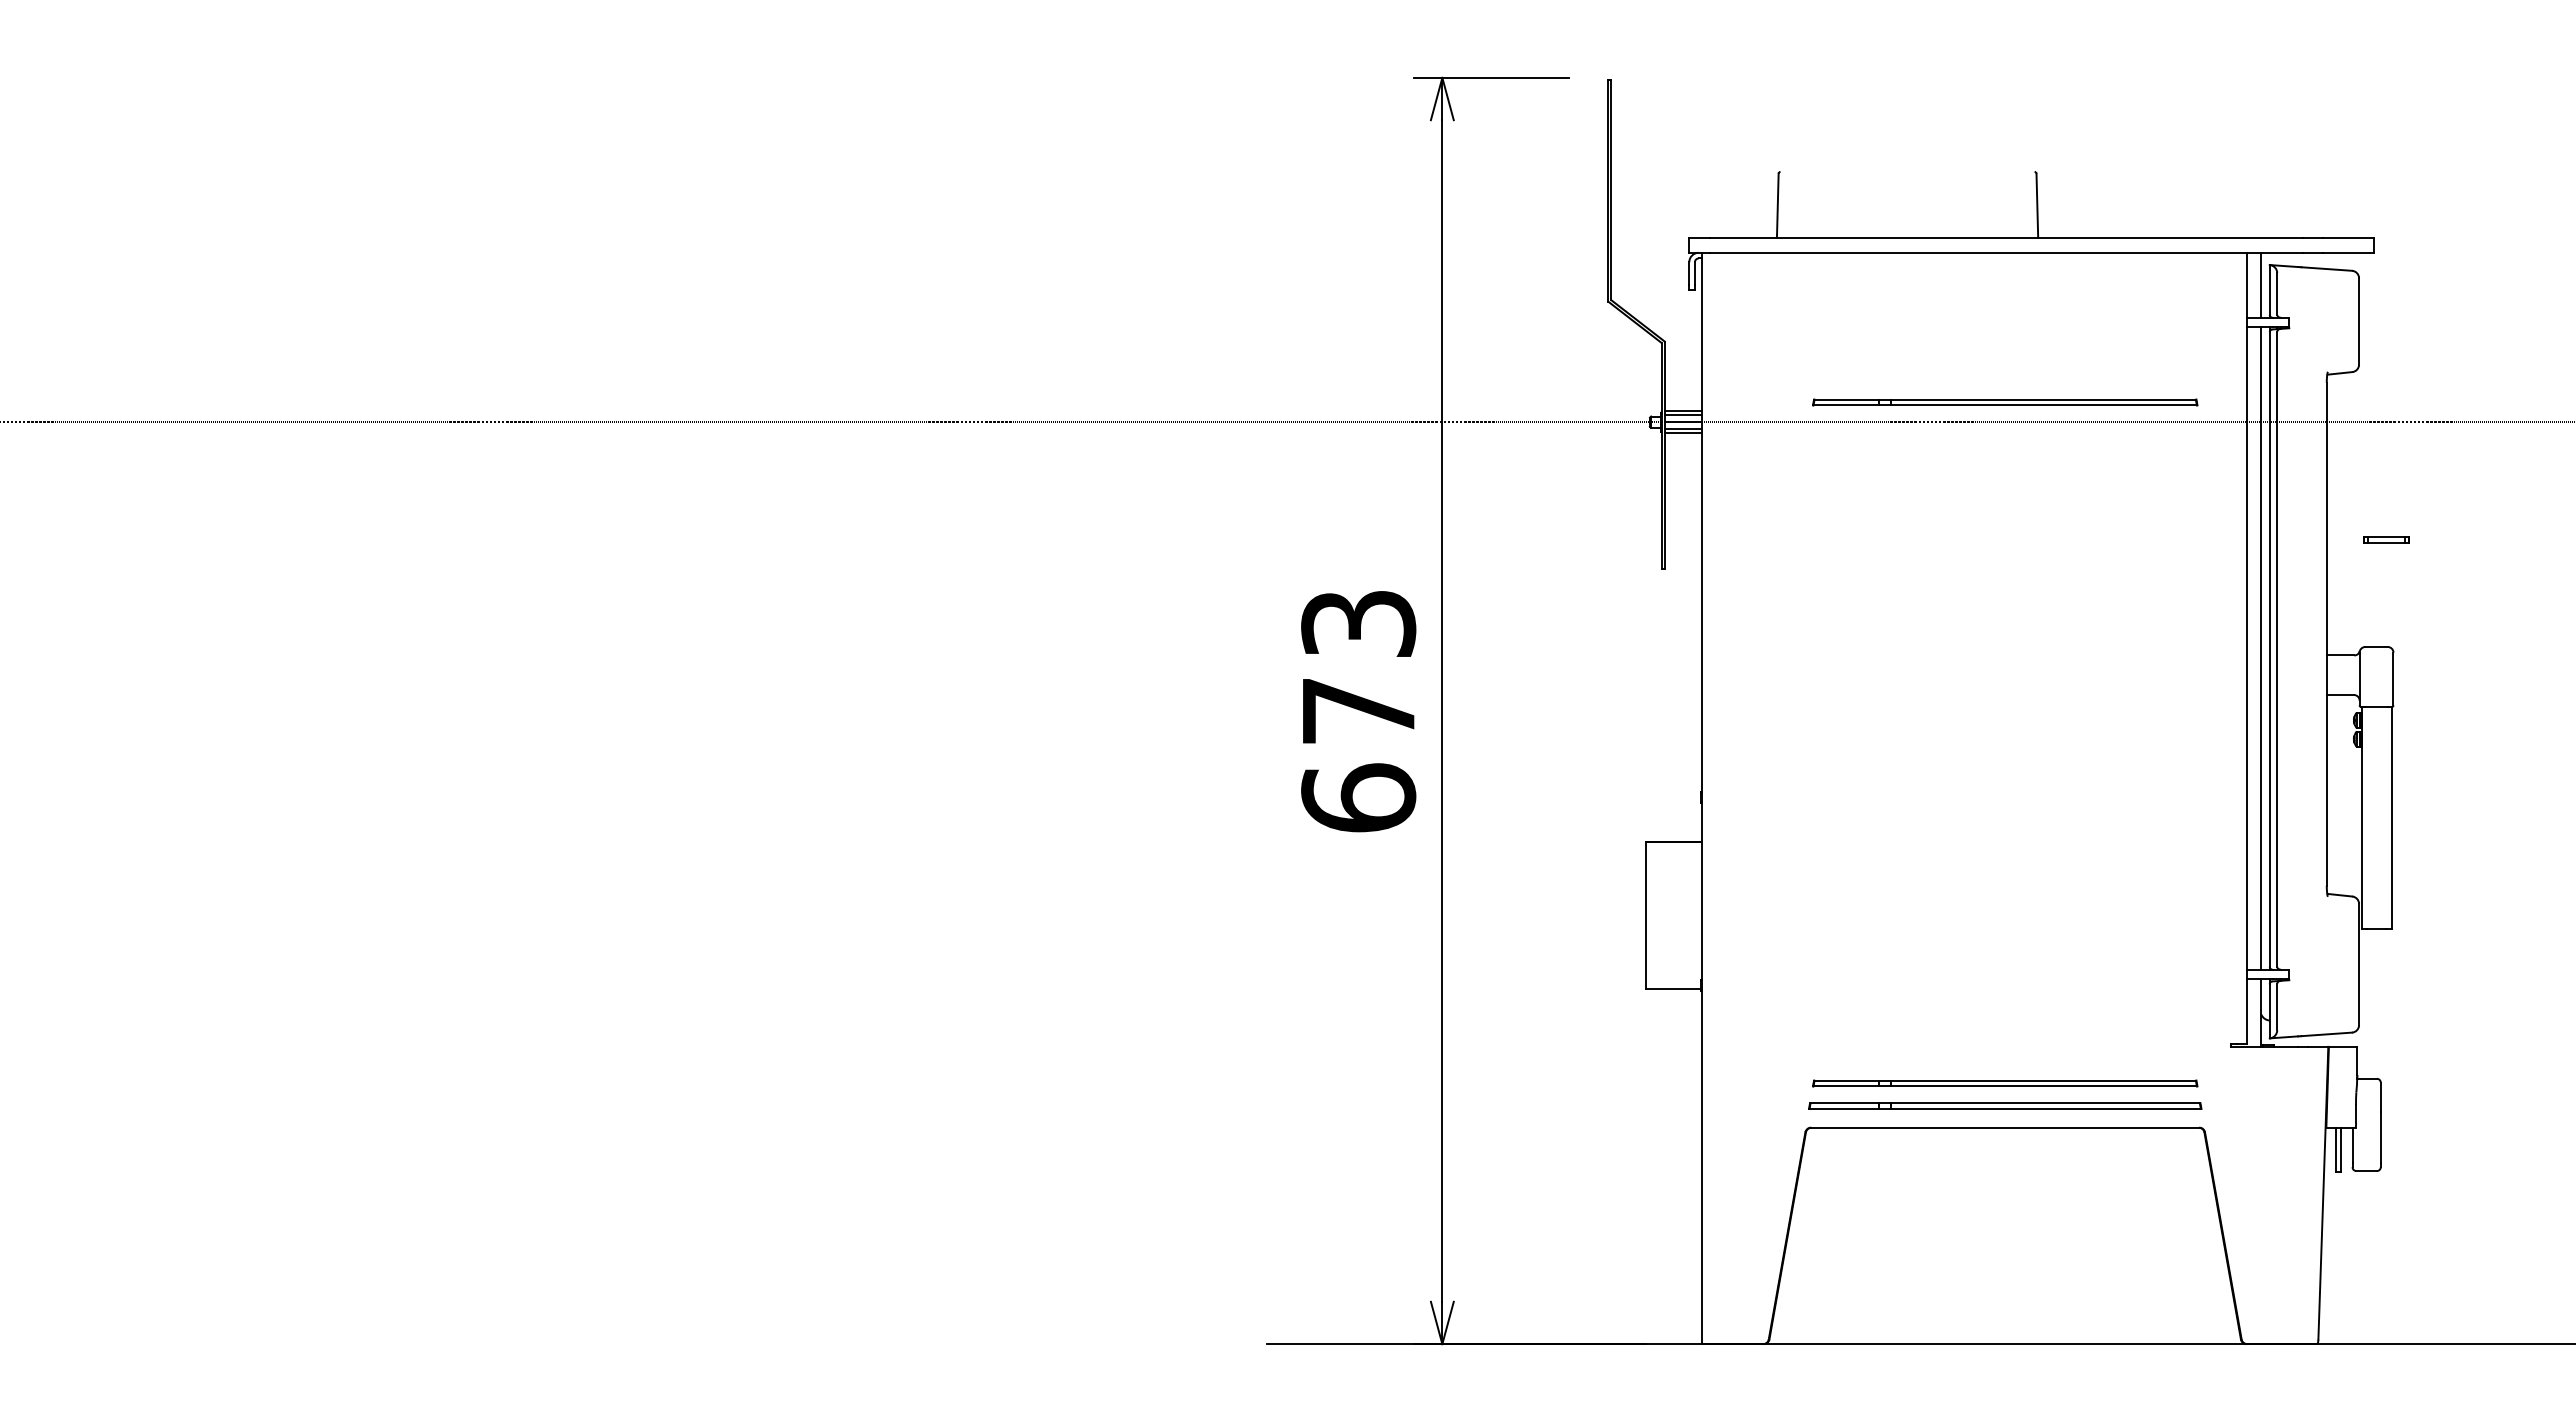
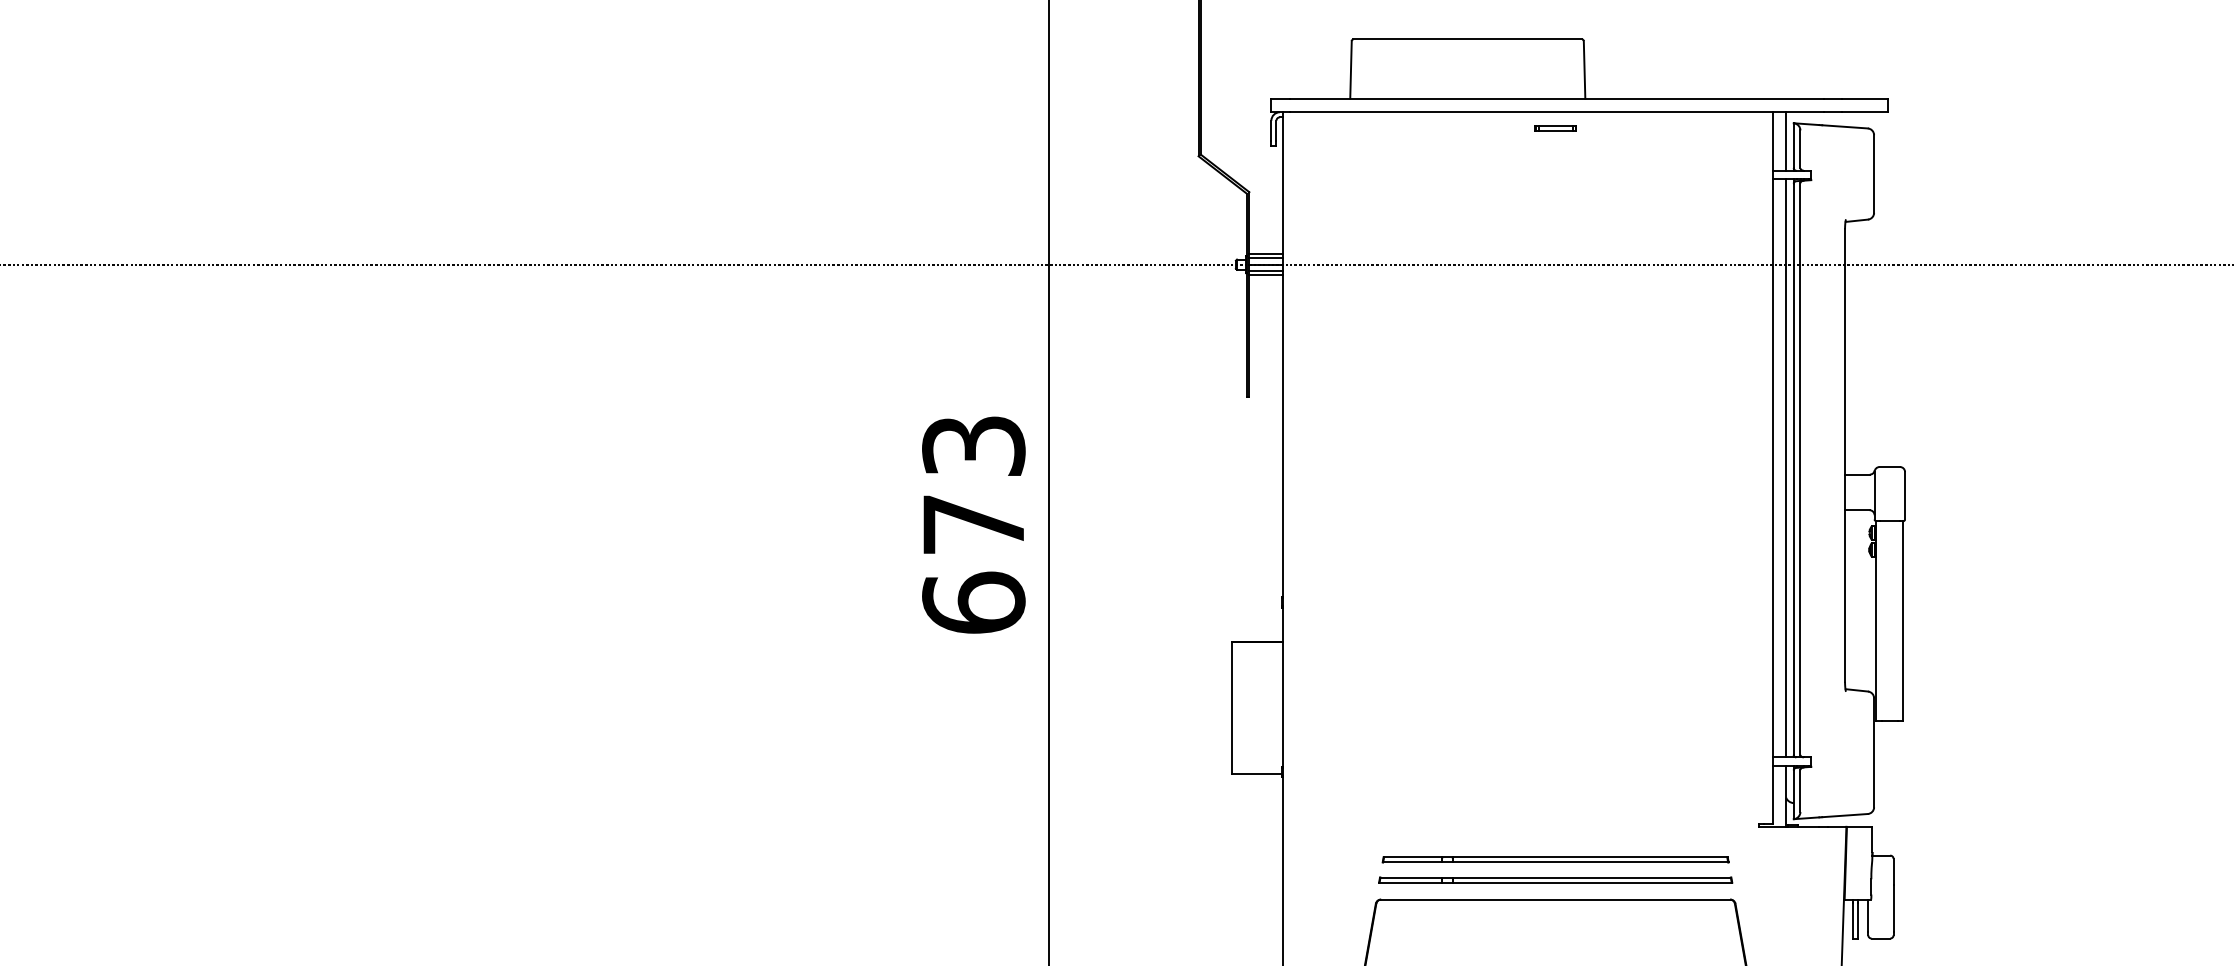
line: (1907, 171) -> (1467, 39), added
part: (2005, 402) -> (1555, 246), removed
part: (2386, 539) -> (1555, 128), moved

